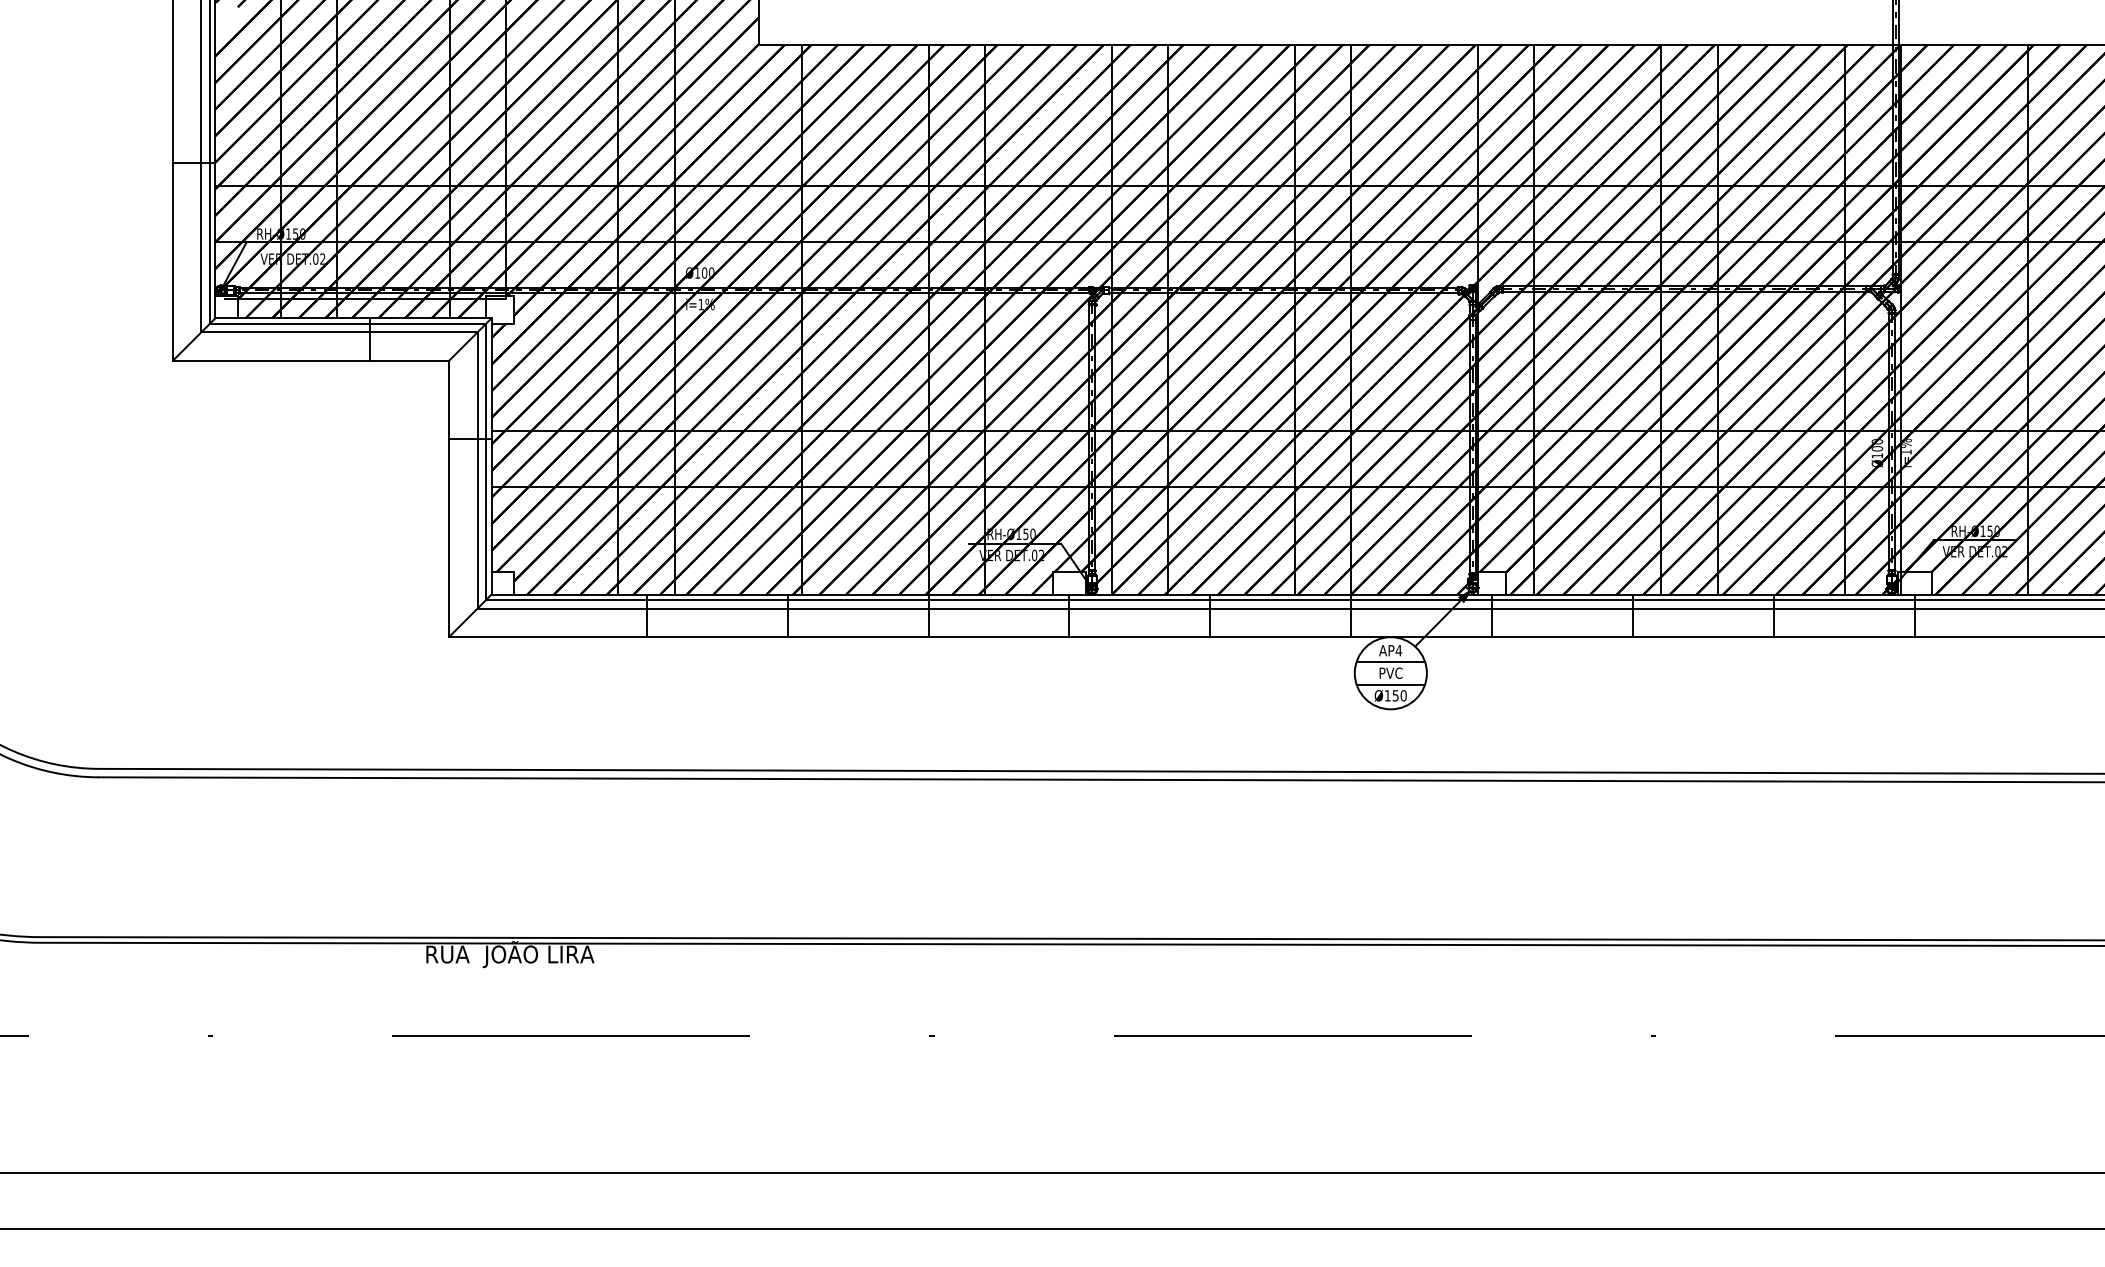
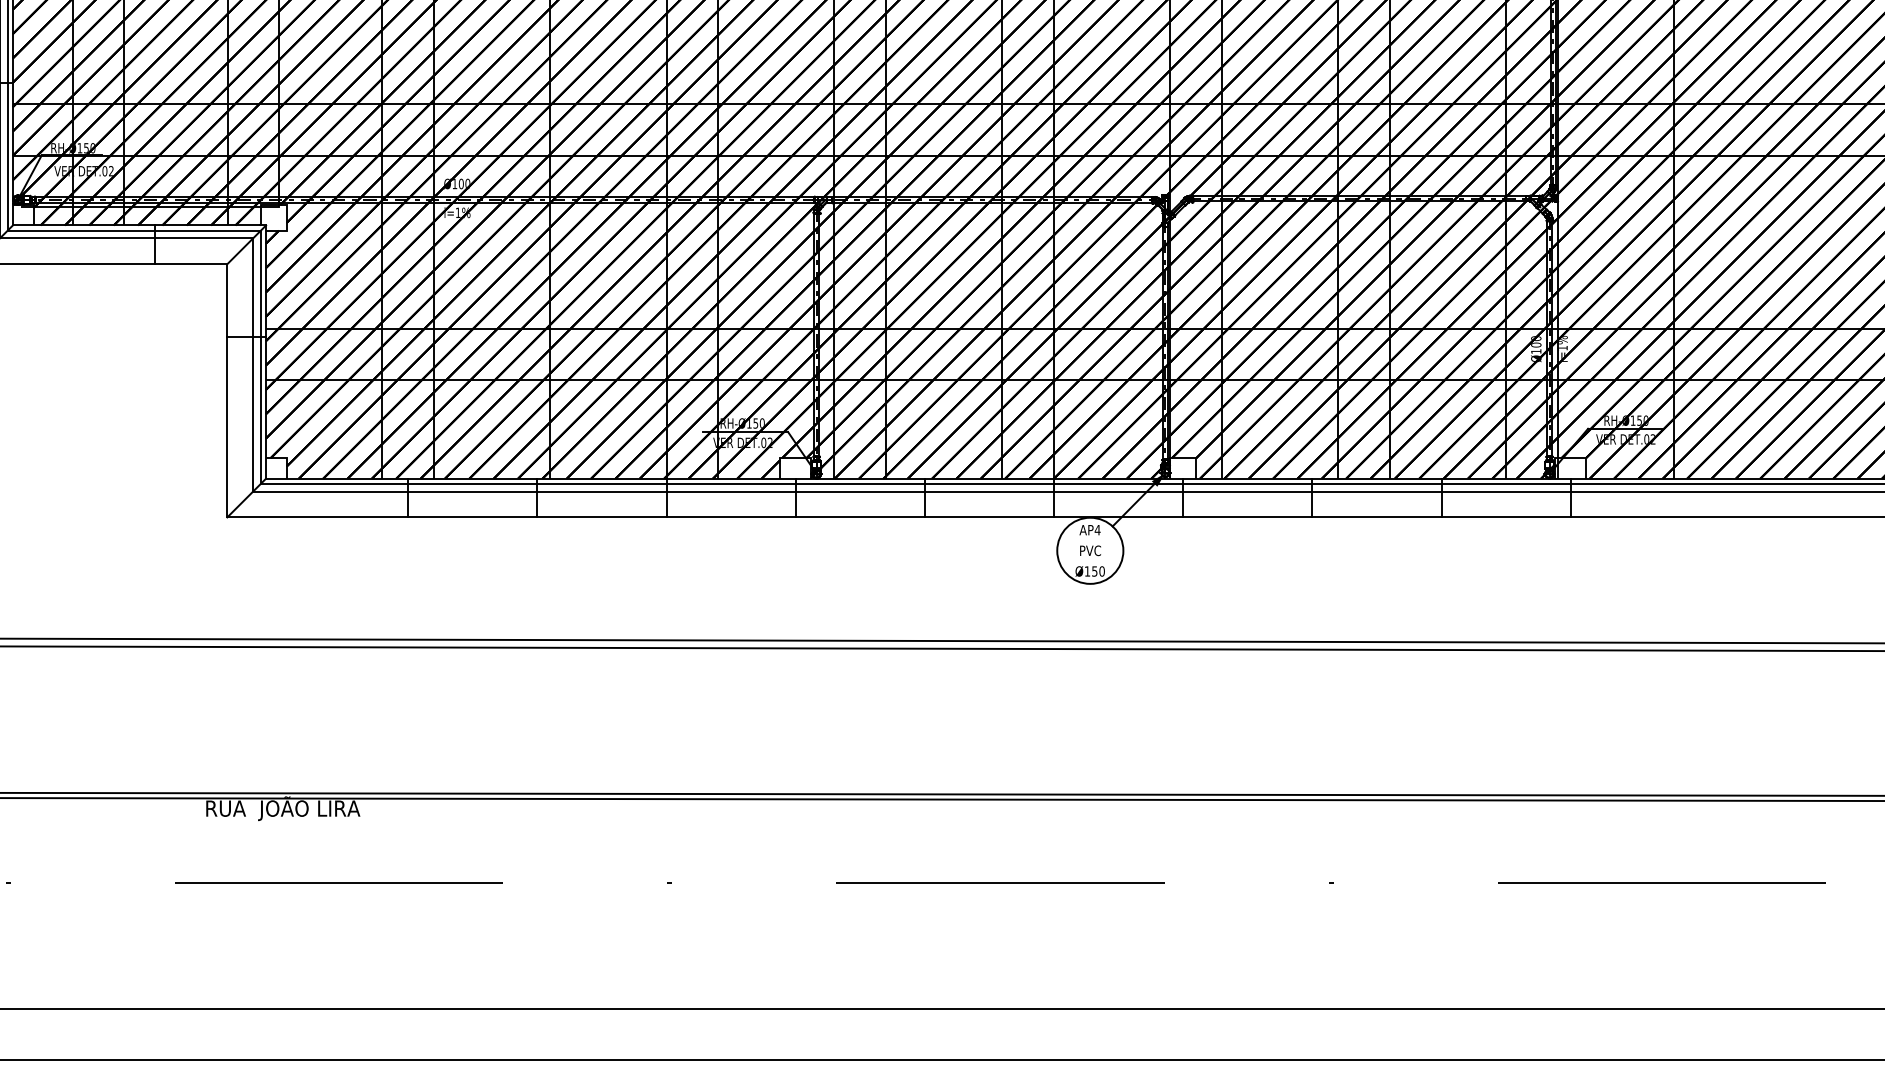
line: (1390, 661) -> (1090, 540), removed
line: (1390, 684) -> (1090, 561), removed

